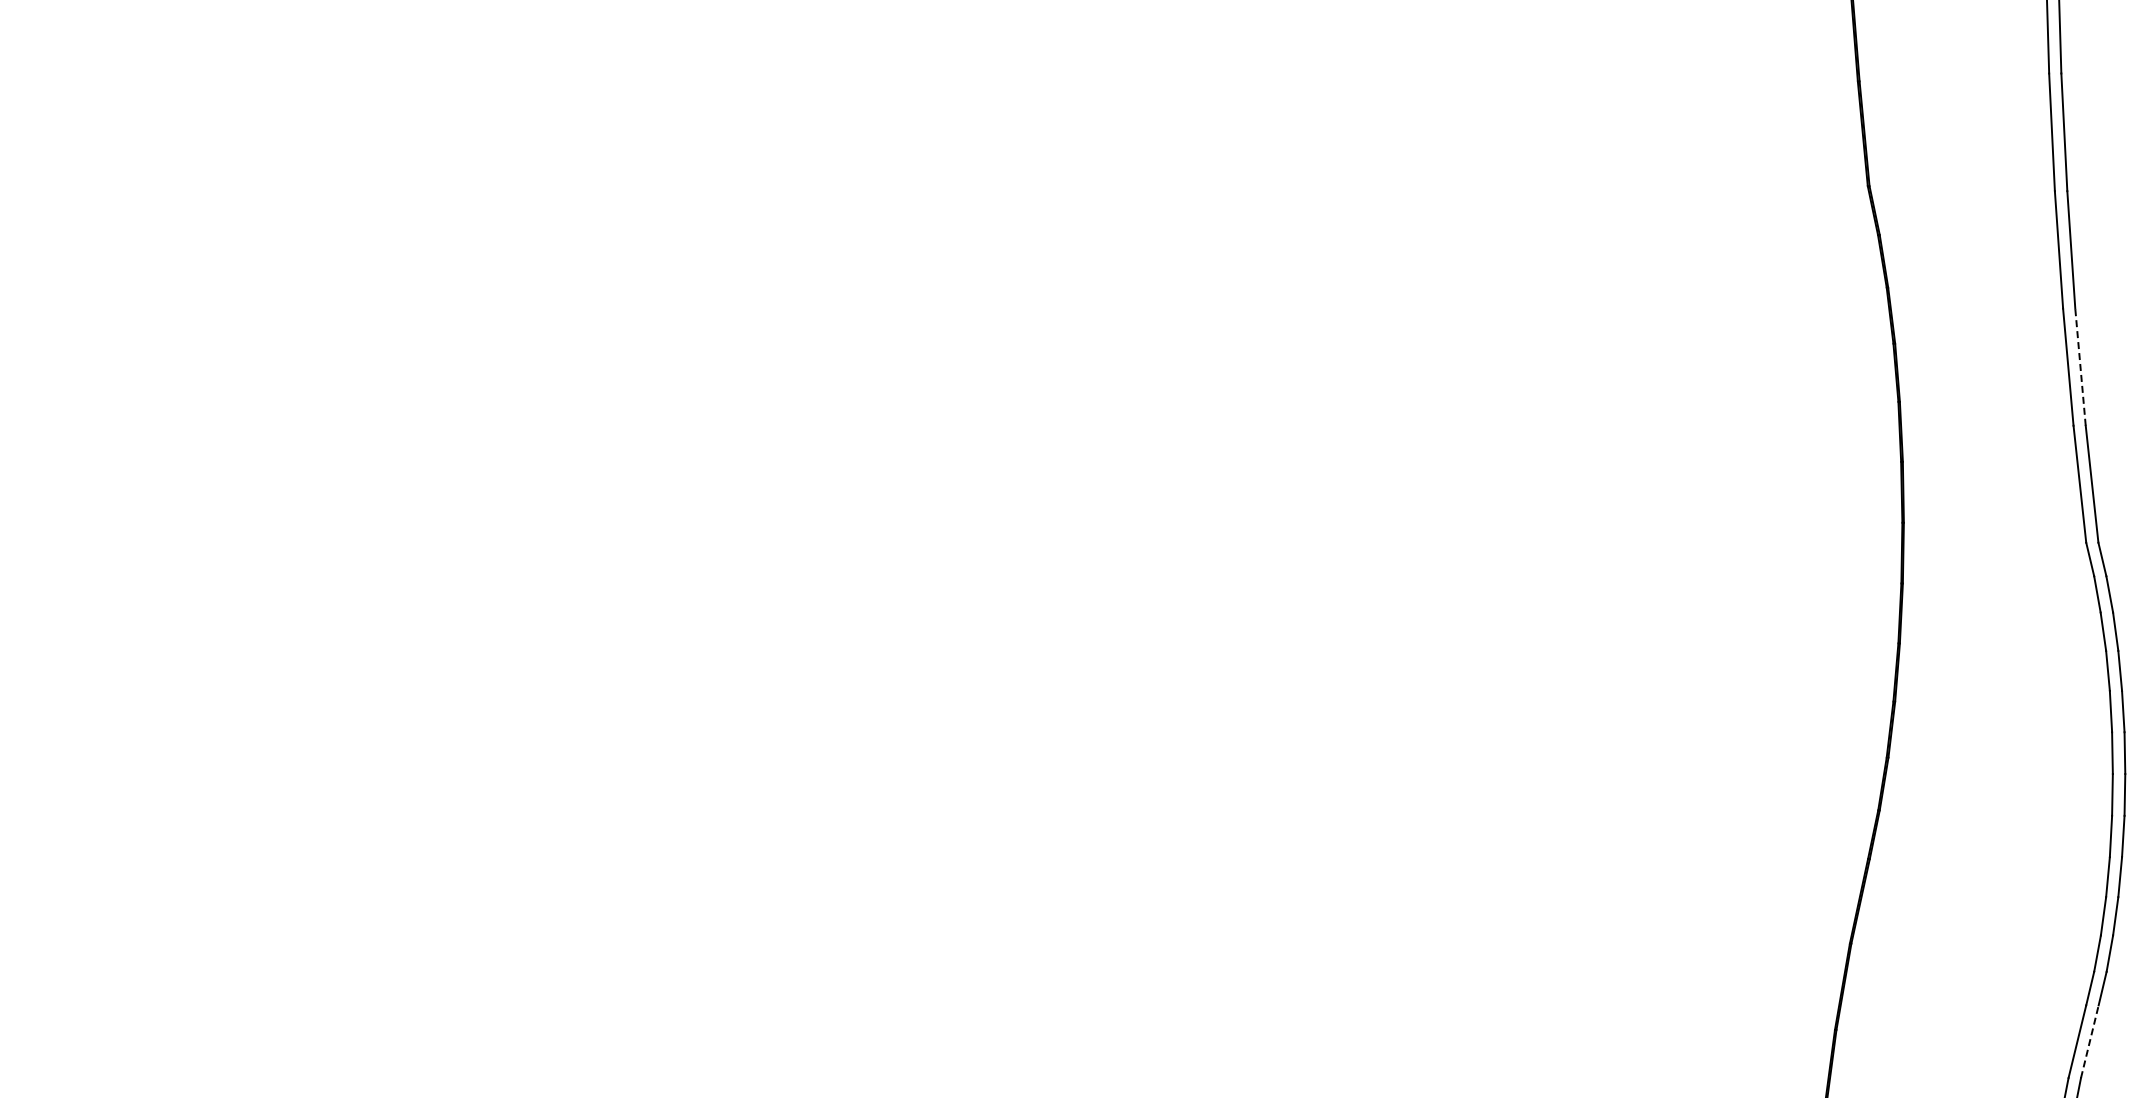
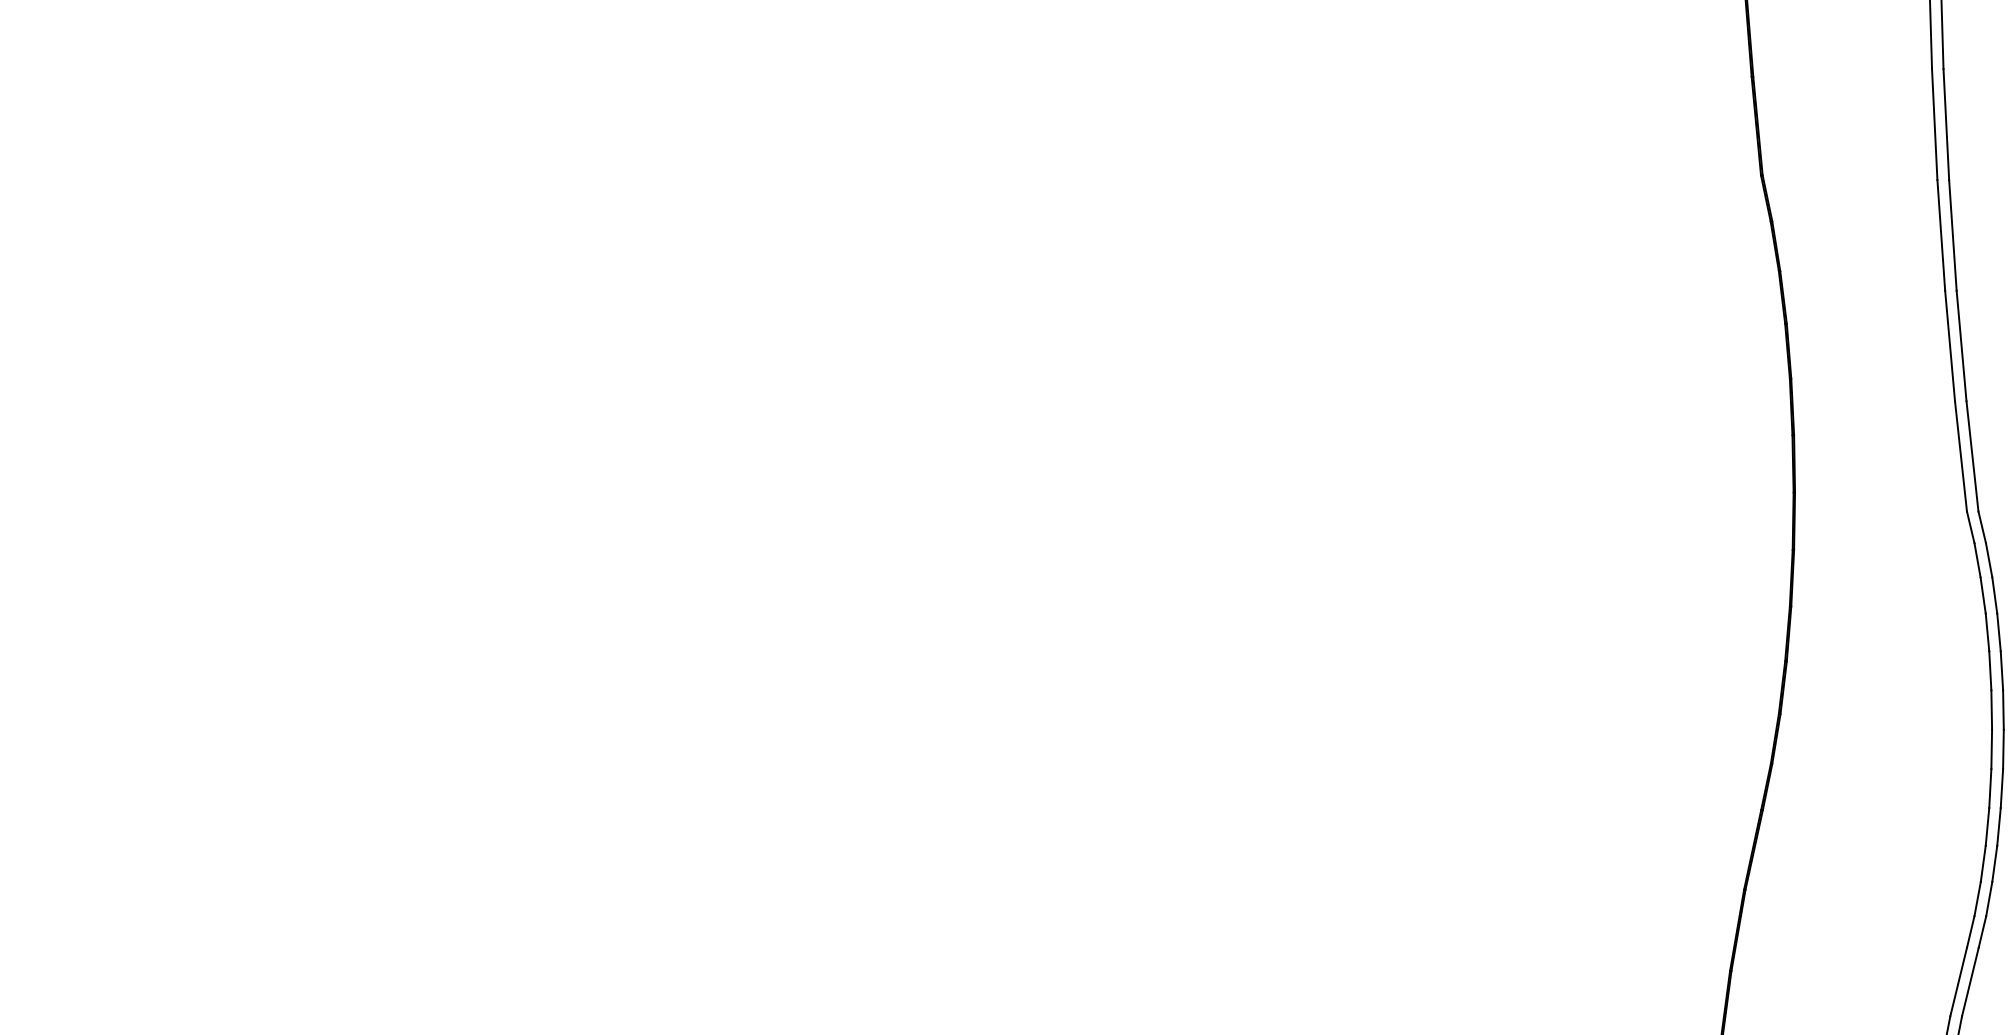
line: (2080, 367) -> (1961, 346), dashed -> solid
line: (2089, 1041) -> (1970, 981), dashed -> solid

